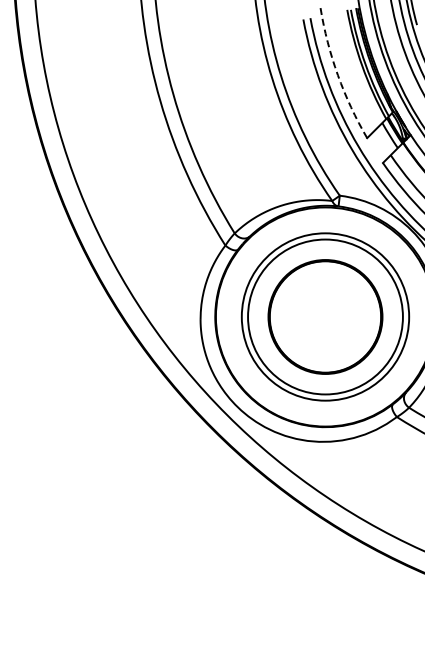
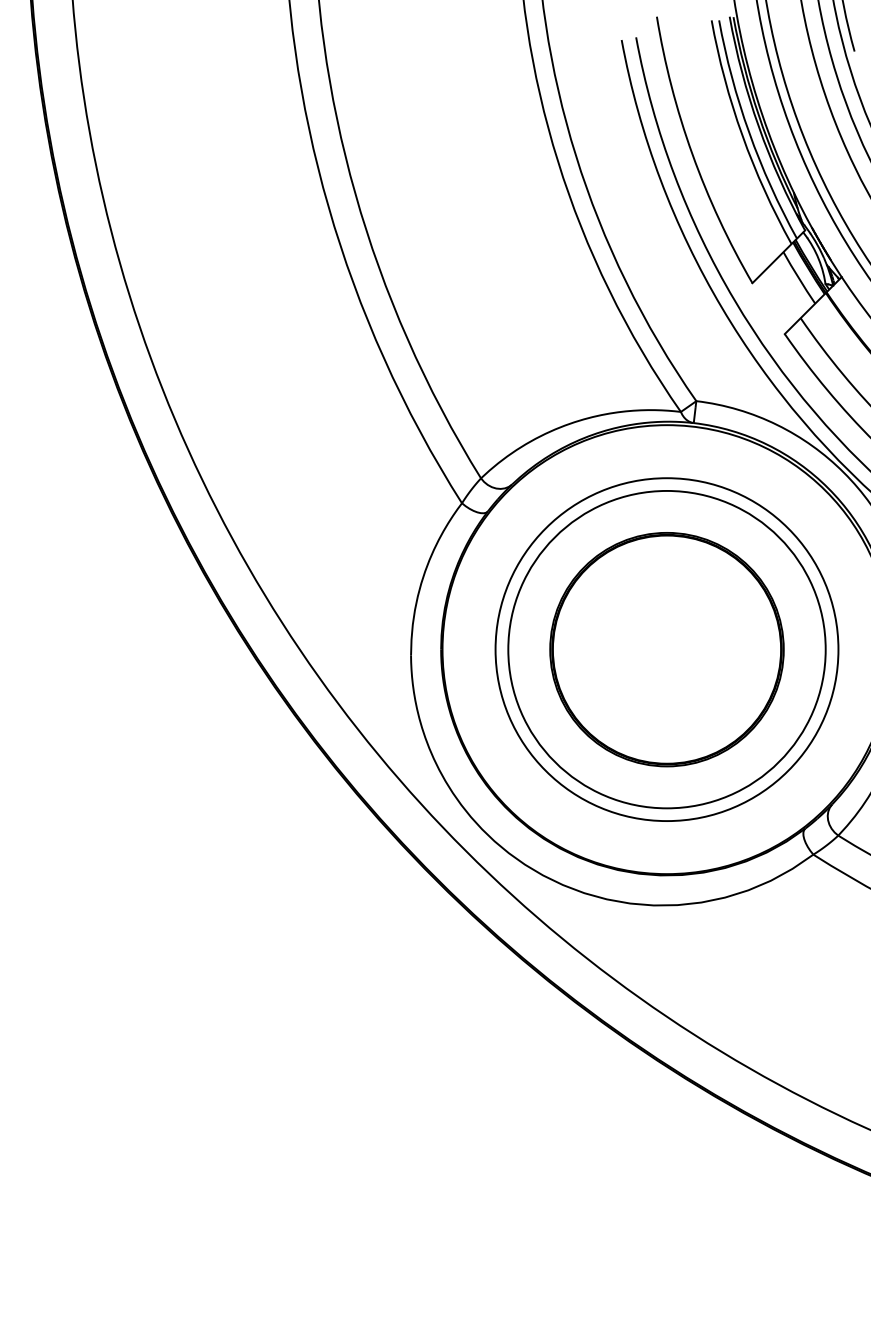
arc: (337, 75) -> (691, 154), dashed -> solid

